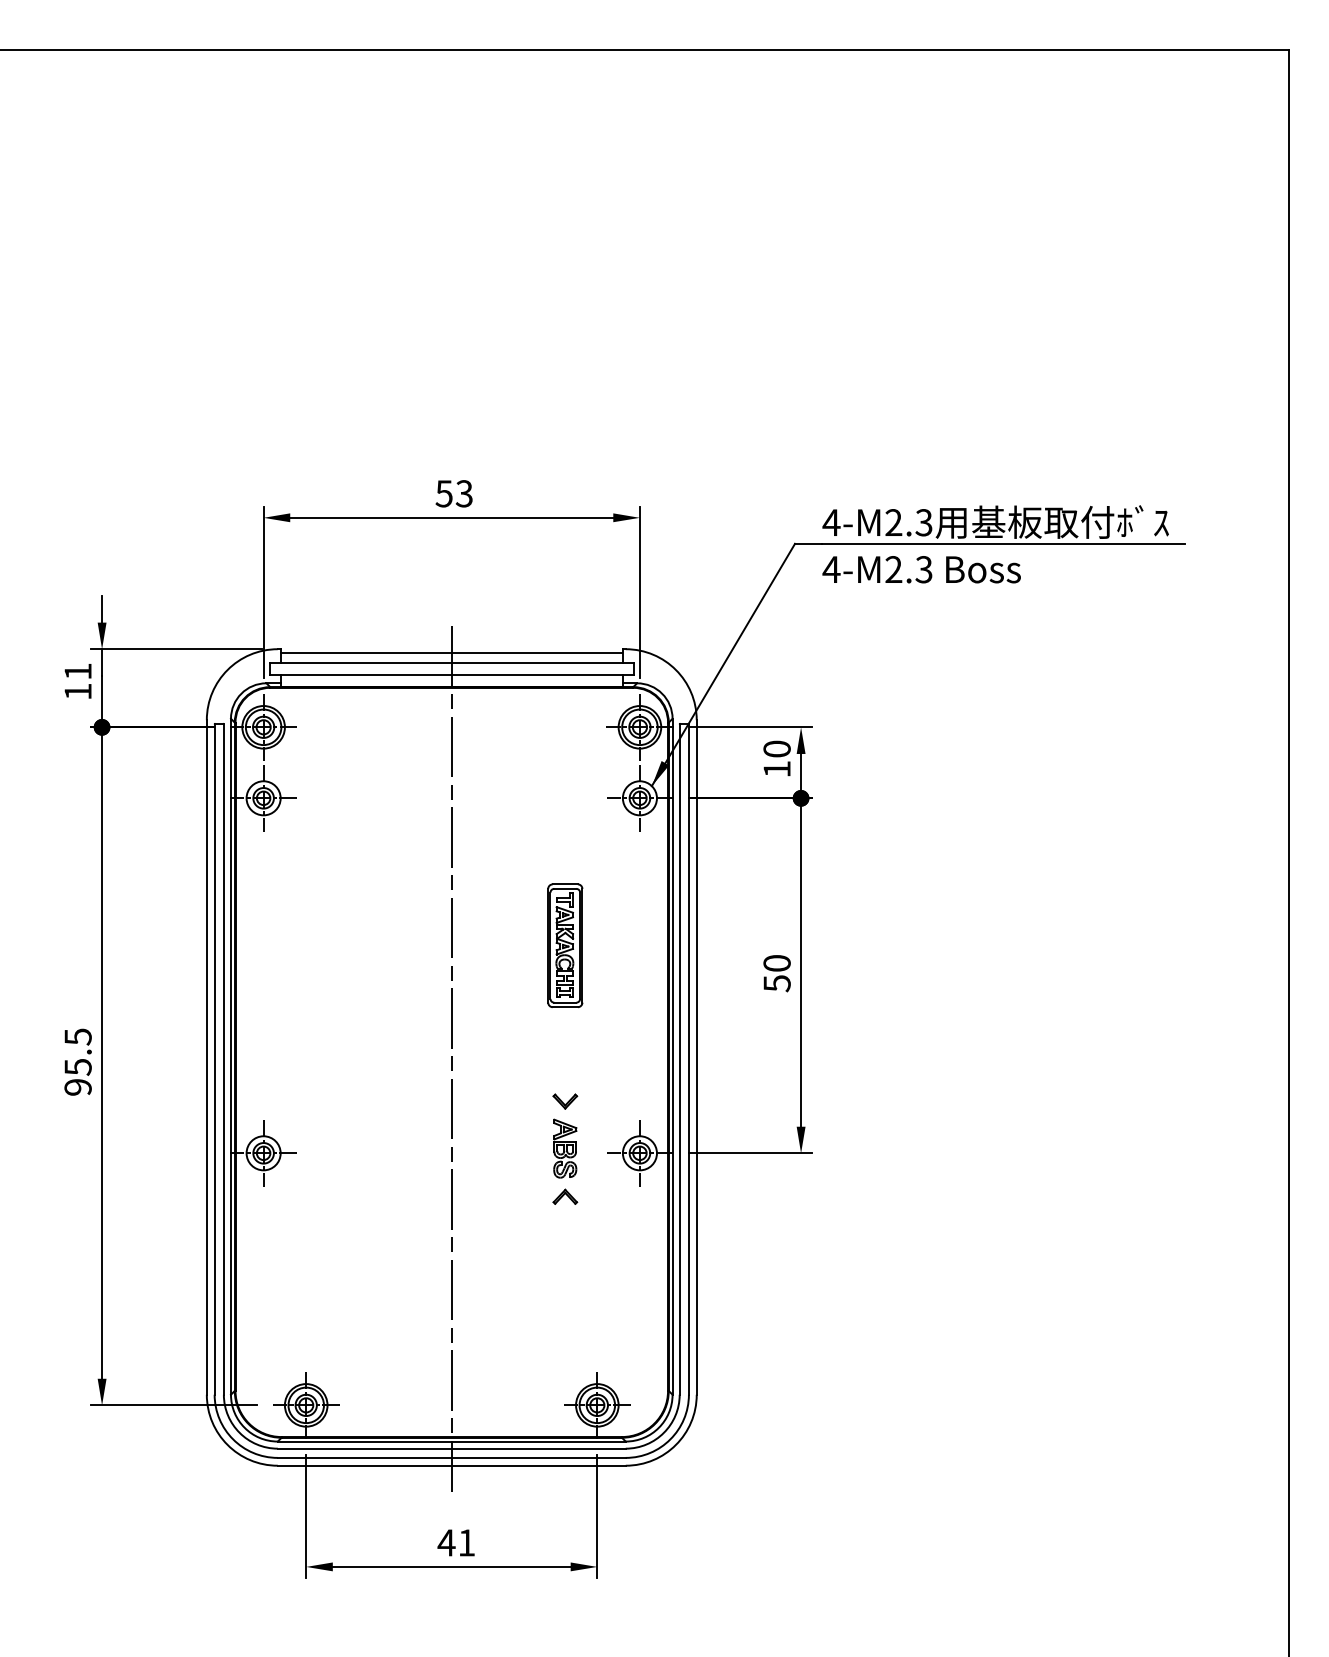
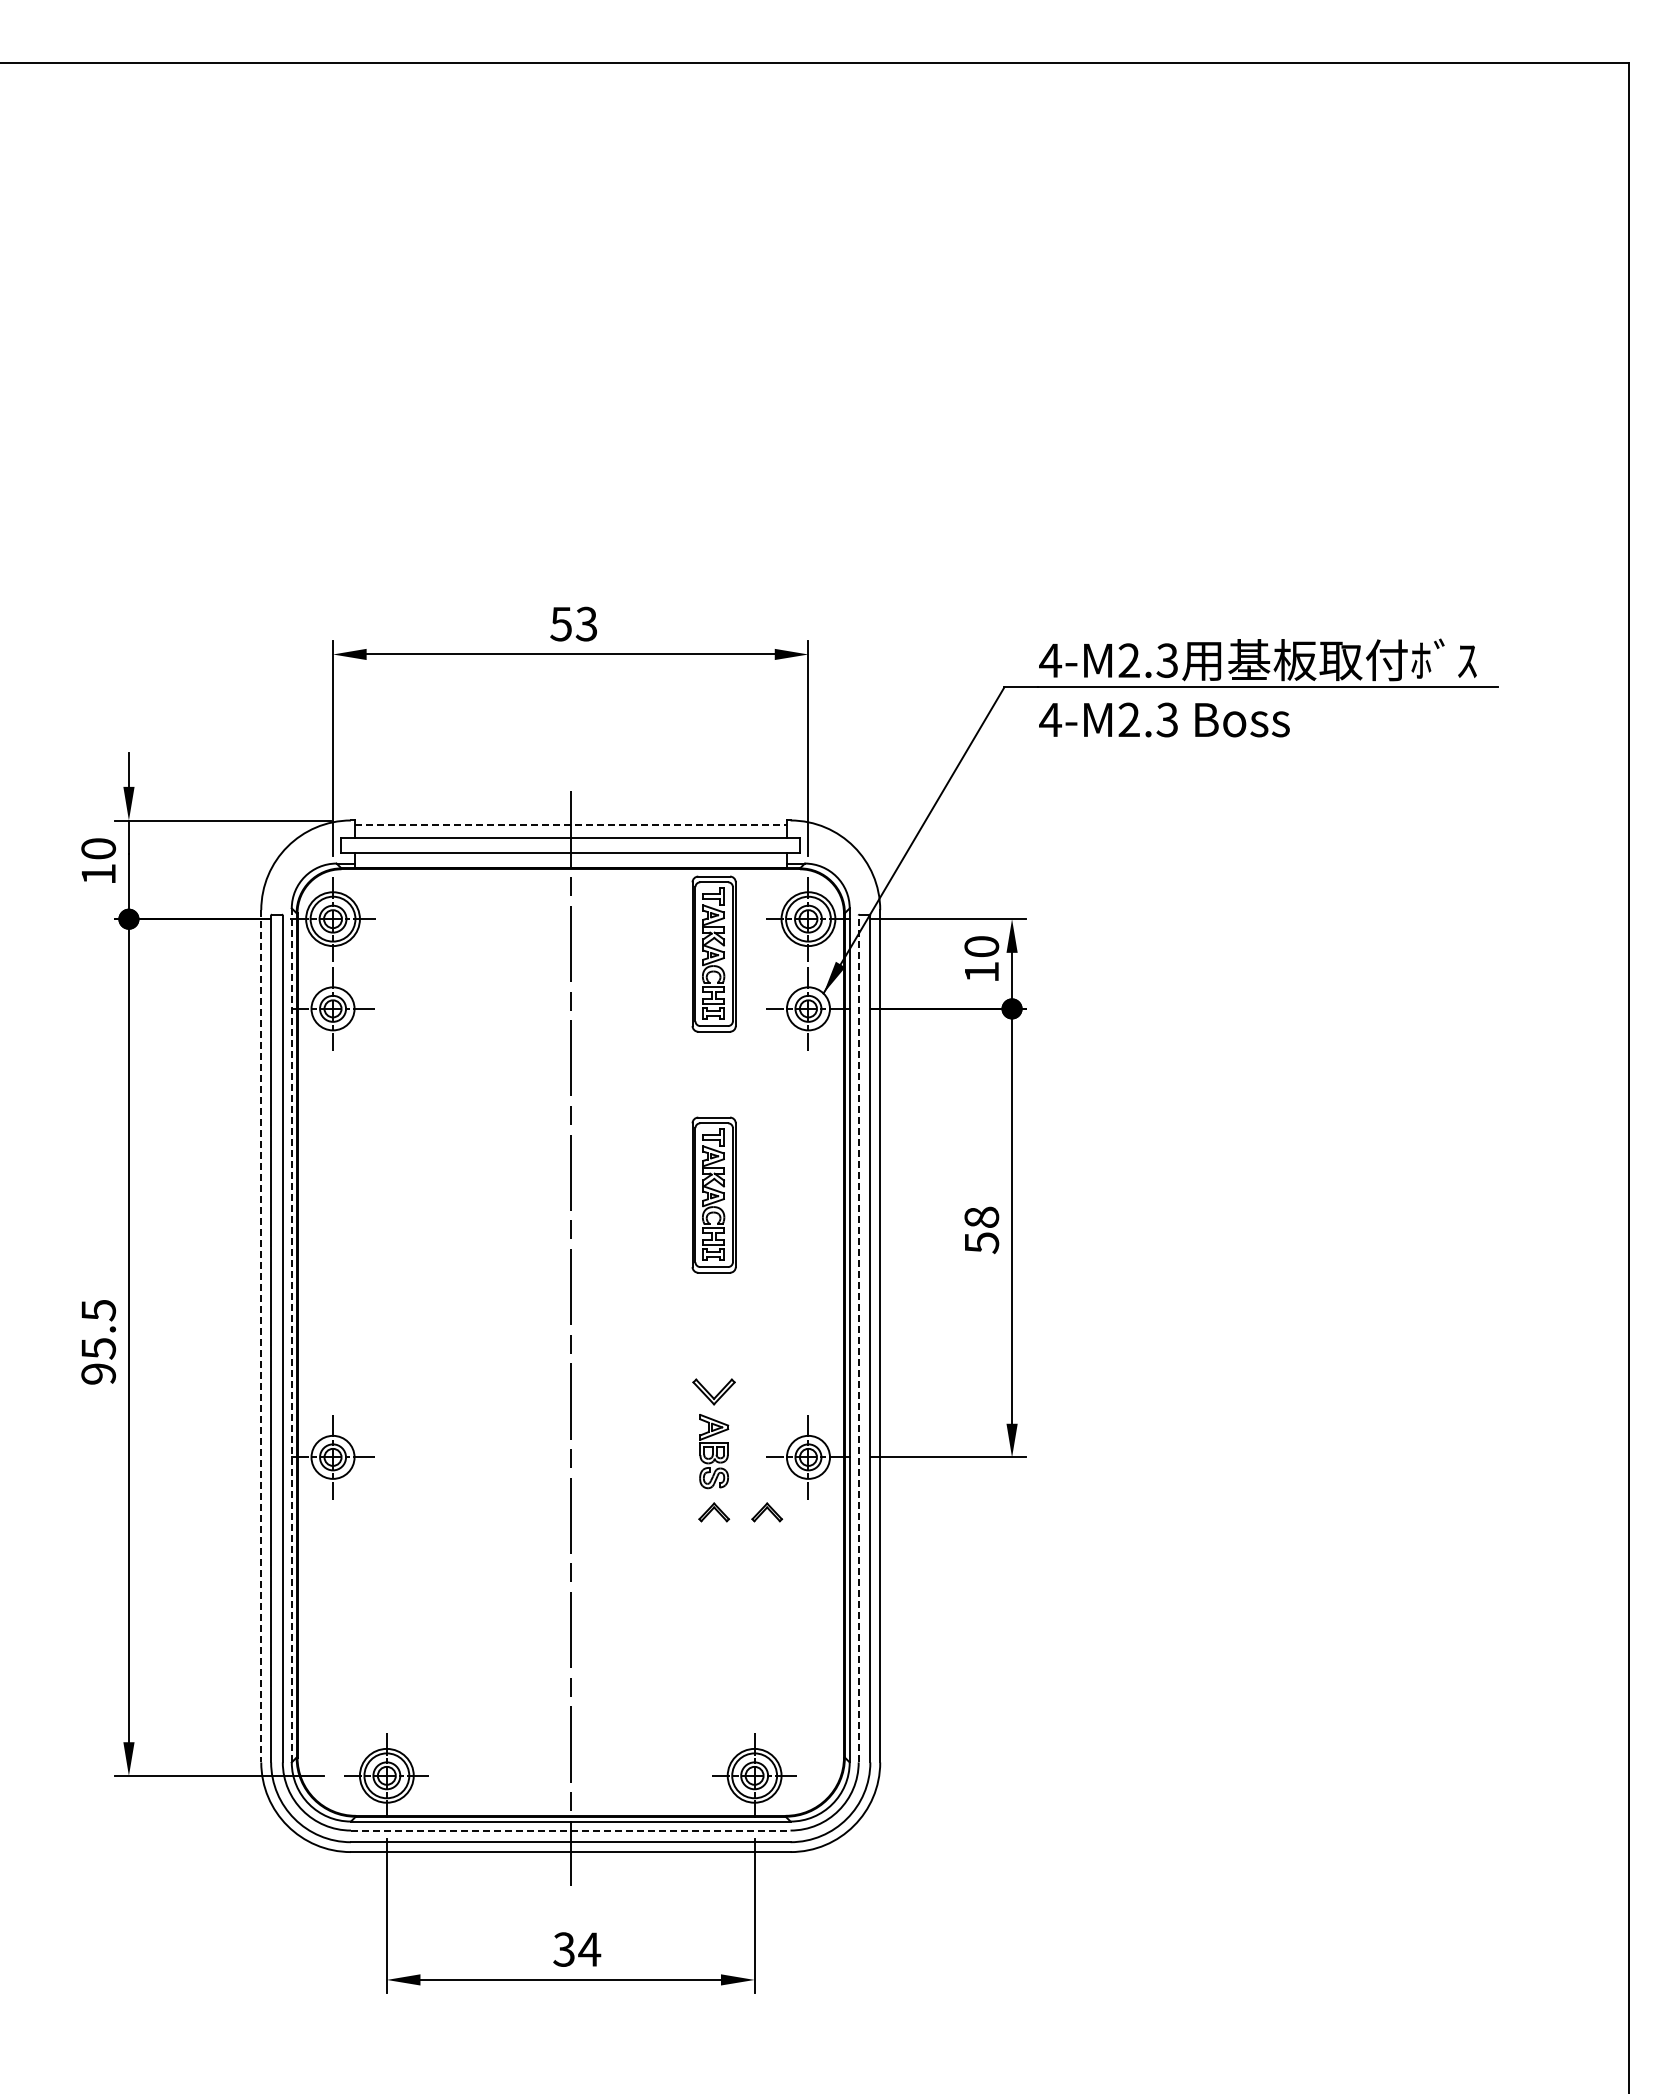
line: (452, 653) -> (571, 825), solid -> dashed
text: (77, 671) -> (98, 848), 11 -> 10
part: (564, 754) -> (713, 953), added
text: (776, 962) -> (981, 1216), 50 -> 58
line: (230, 1056) -> (291, 1335), solid -> dashed
line: (207, 1057) -> (261, 1336), solid -> dashed
line: (679, 1059) -> (858, 1338), solid -> dashed
part: (565, 1101) -> (714, 1392), size x1.4
part: (607, 1196) -> (767, 1512), added
line: (451, 1448) -> (570, 1830), solid -> dashed
text: (456, 1542) -> (576, 1949), 41 -> 34

